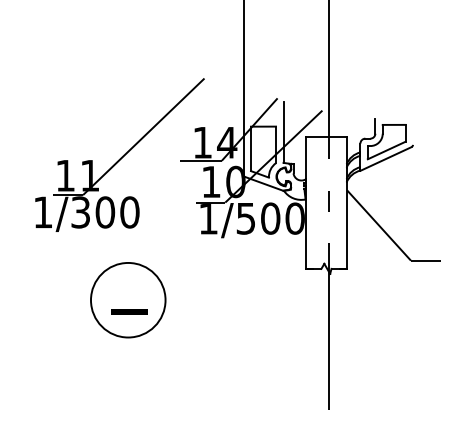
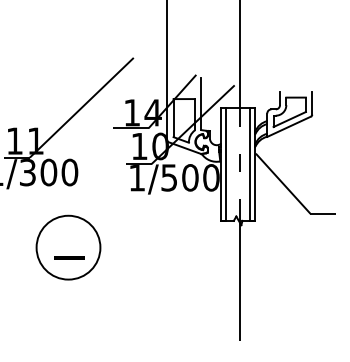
line: (413, 131) -> (312, 103), added
line: (312, 202) -> (226, 164), added
line: (340, 202) -> (250, 164), added

